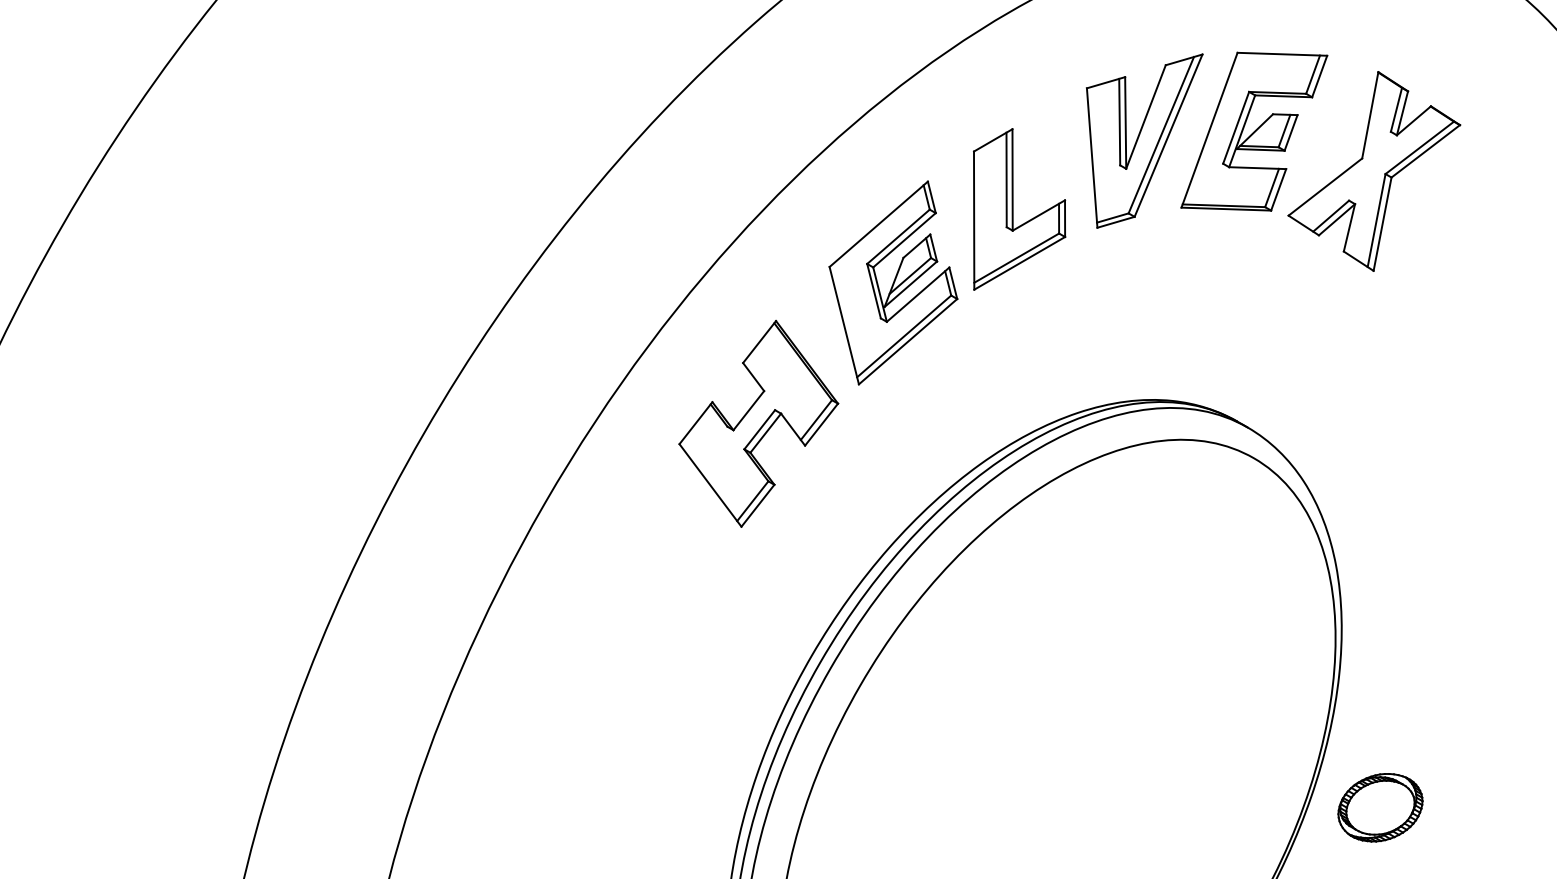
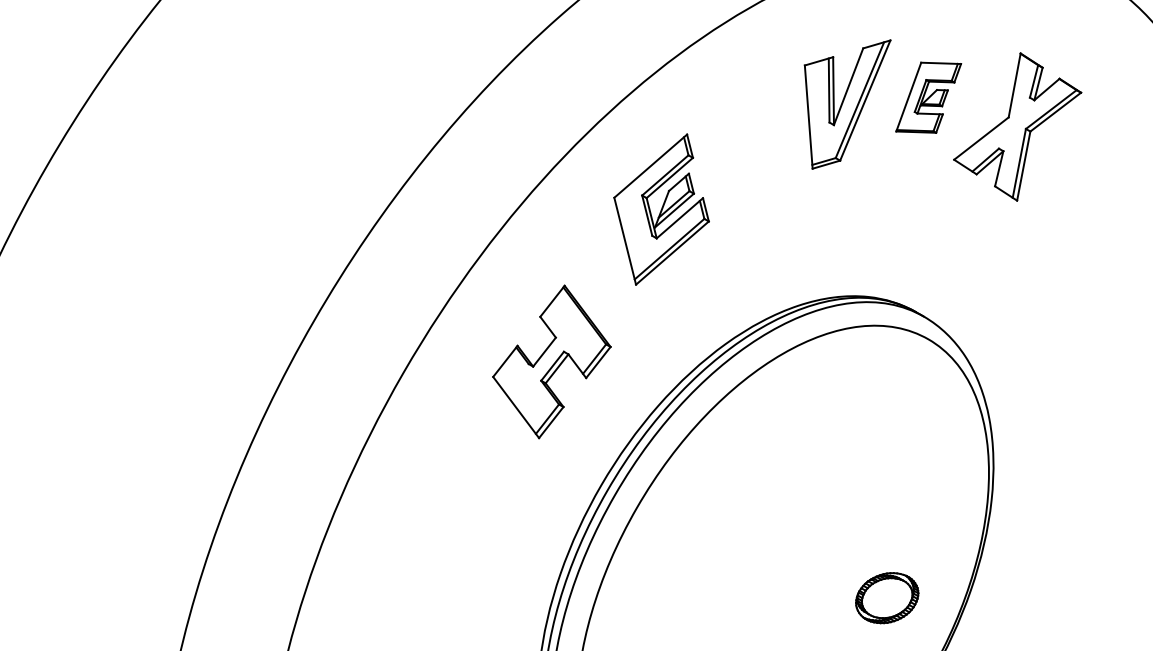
part: (1253, 131) -> (928, 97), size x0.6
part: (1018, 208) -> (754, 154), removed
part: (758, 423) -> (551, 361), moved
part: (1380, 808) -> (887, 598), moved

